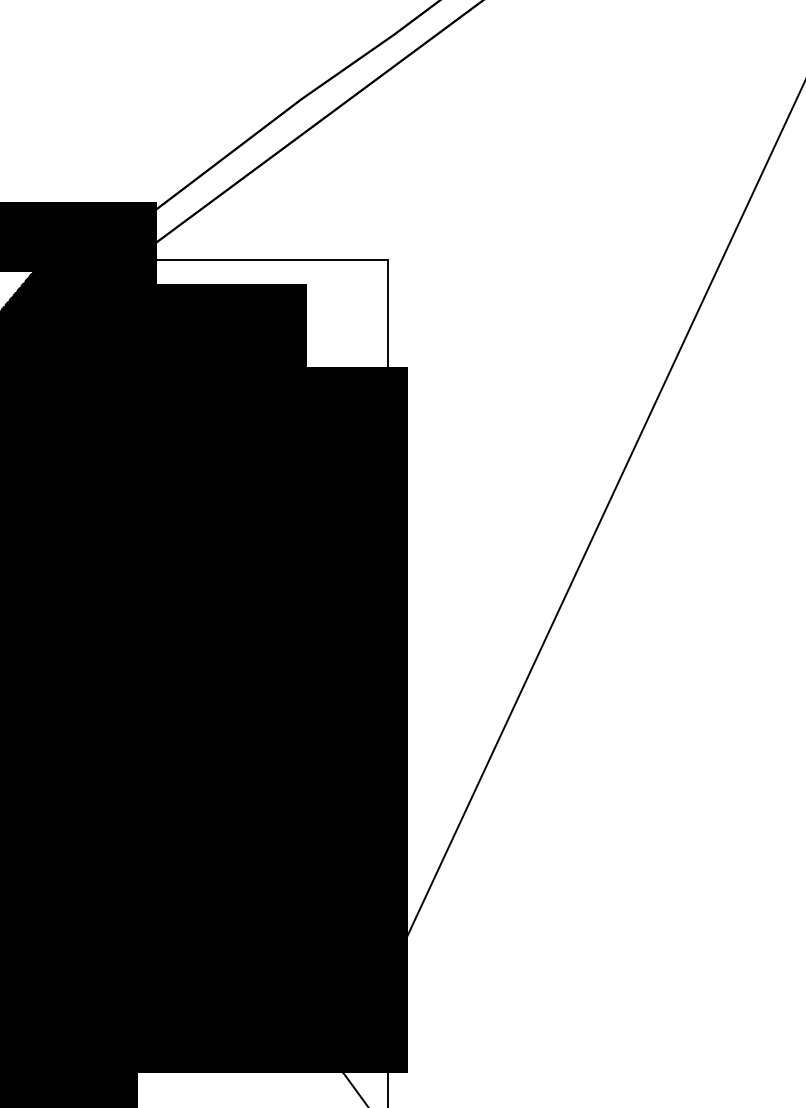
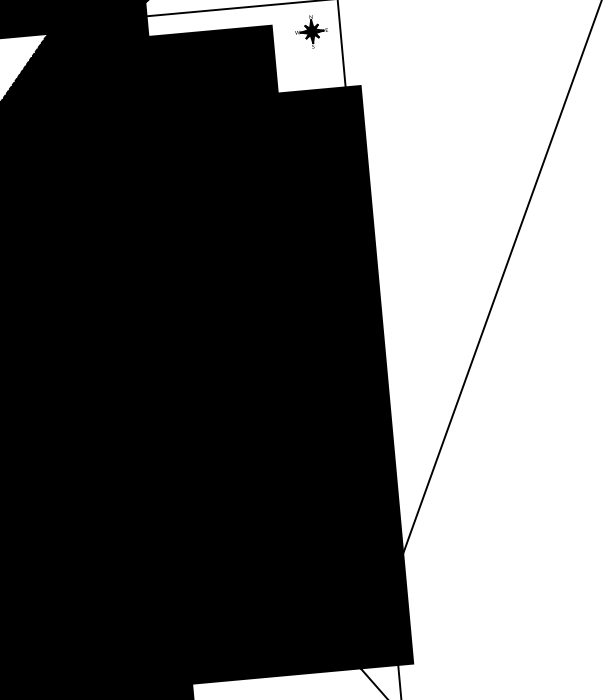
part: (353, 296) -> (311, 31), added

